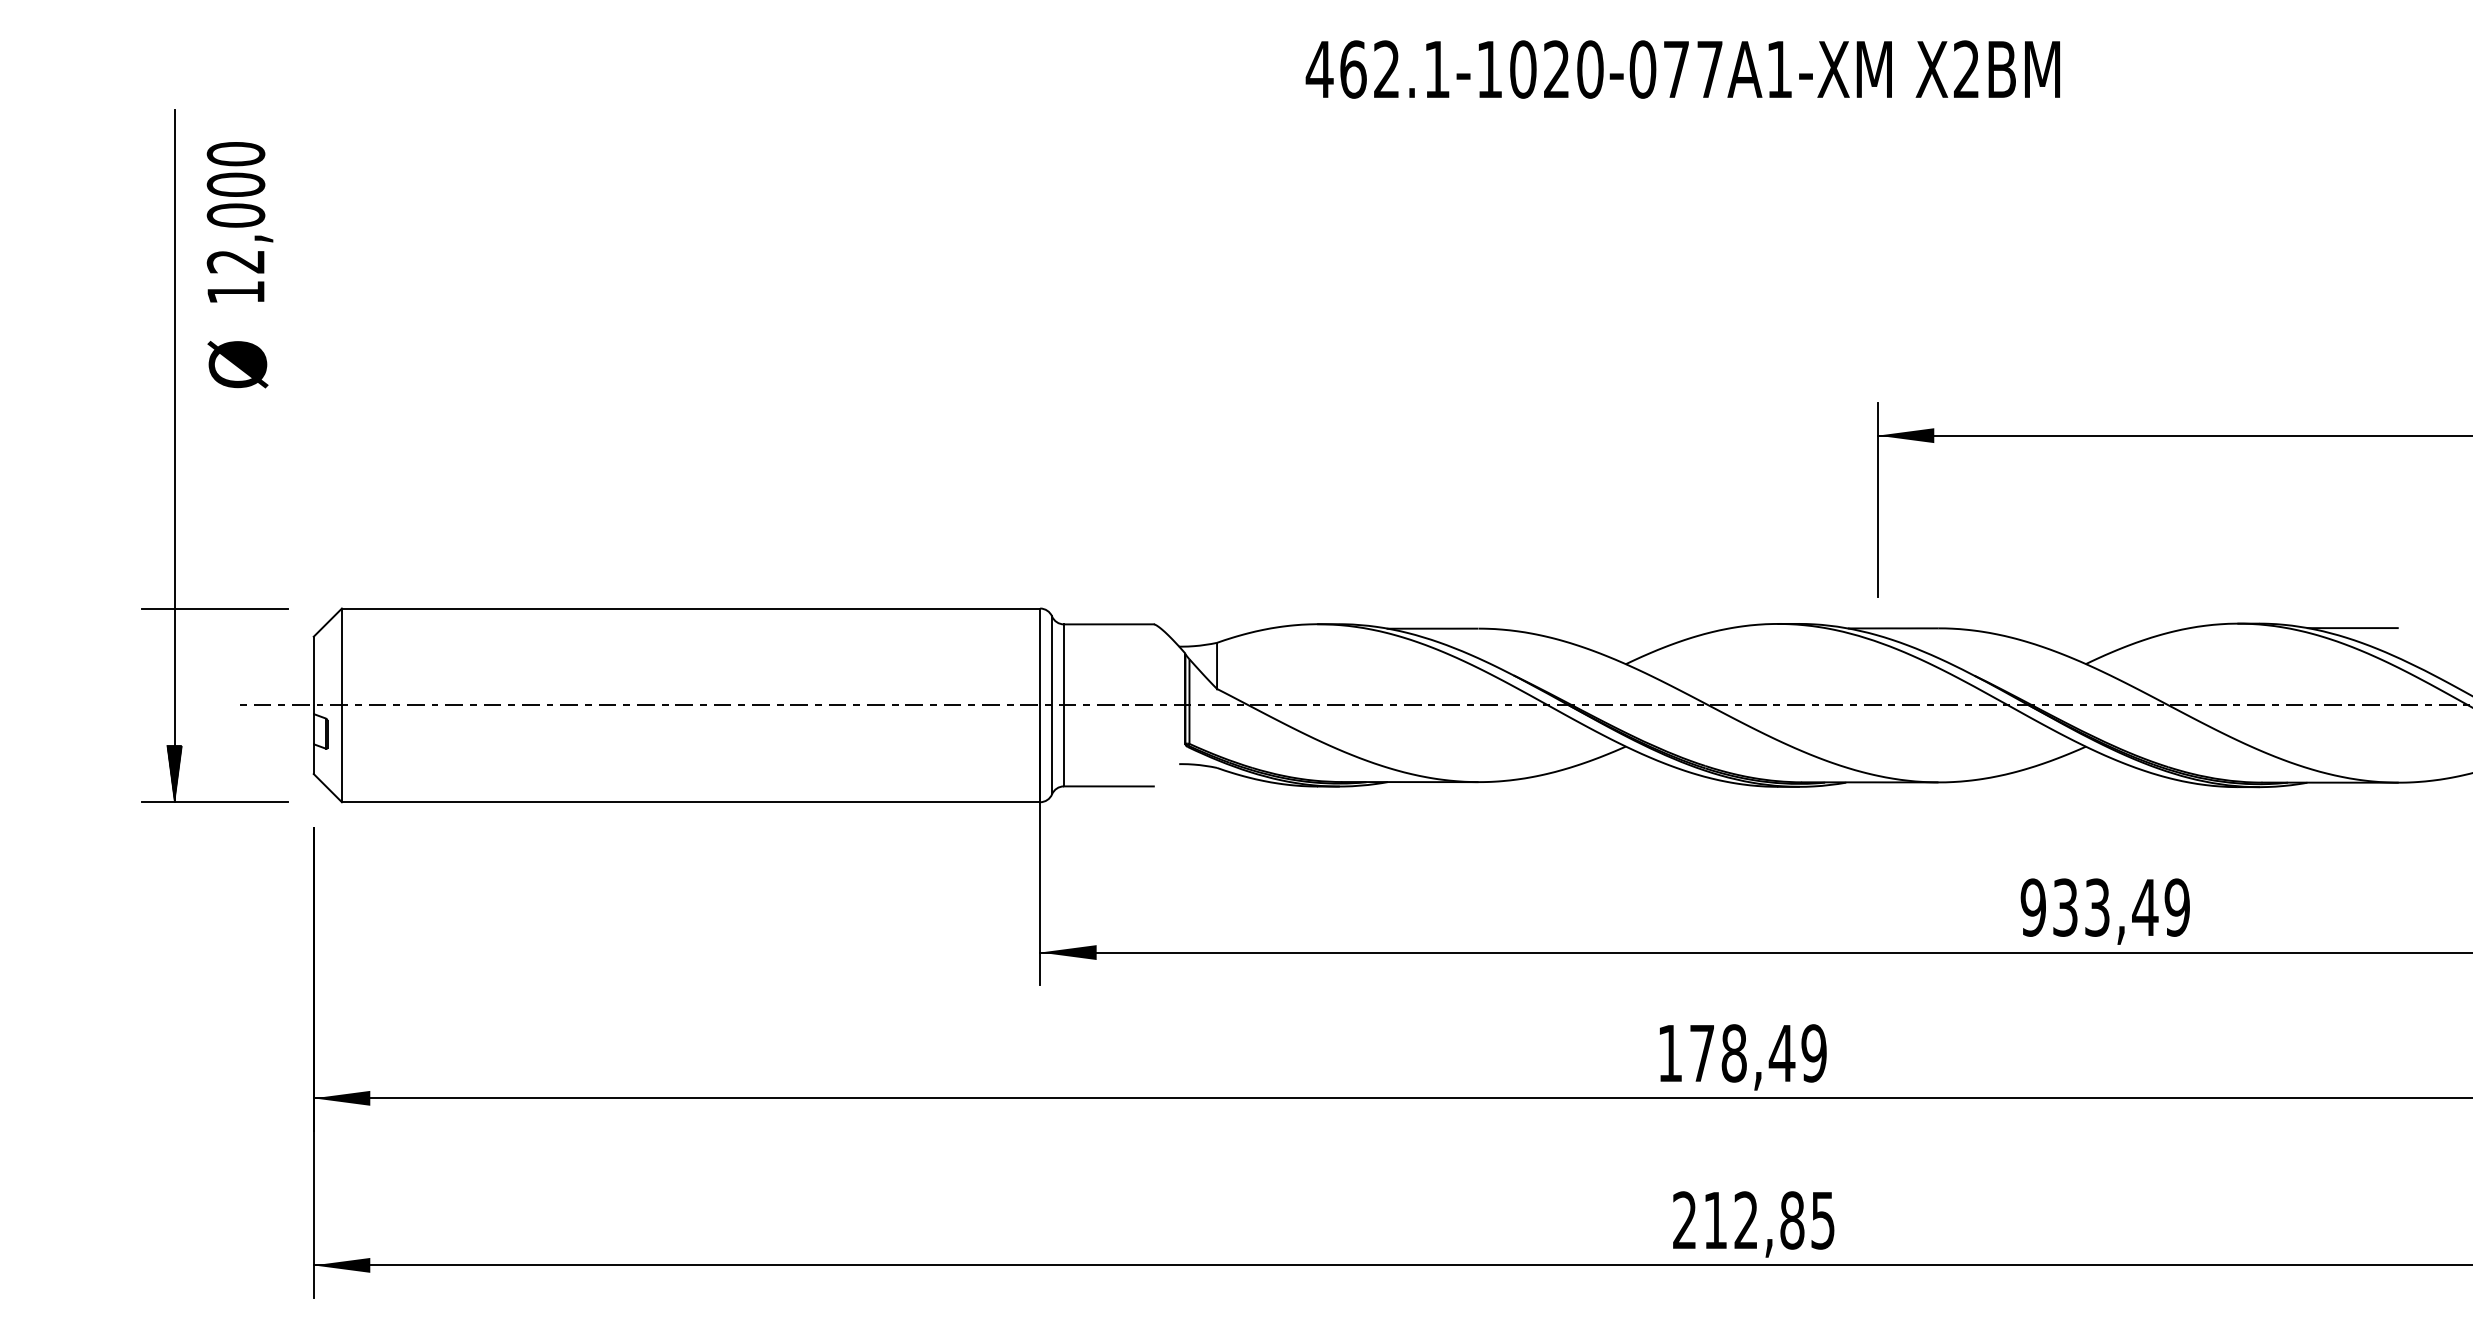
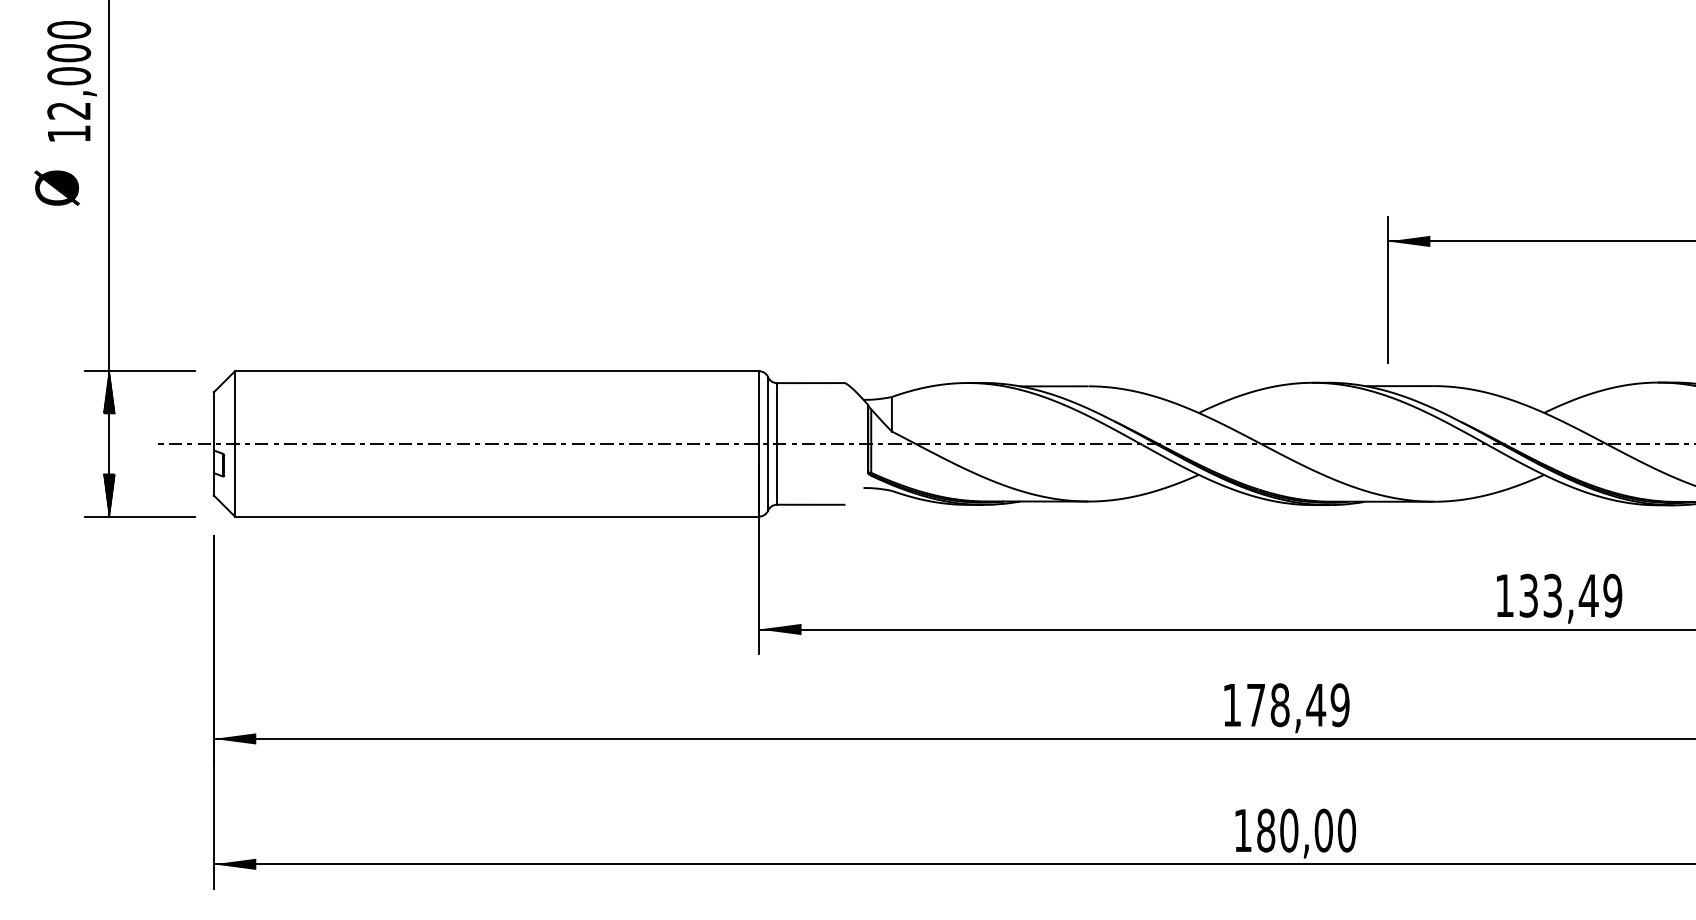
text: (239, 222) -> (71, 81), moved
text: (237, 364) -> (56, 188), moved
hatch: (174, 636) -> (109, 392), added
text: (2032, 907) -> (1504, 595), 933,49 -> 133,49
text: (1754, 1220) -> (1295, 830), 212,85 -> 180,00

